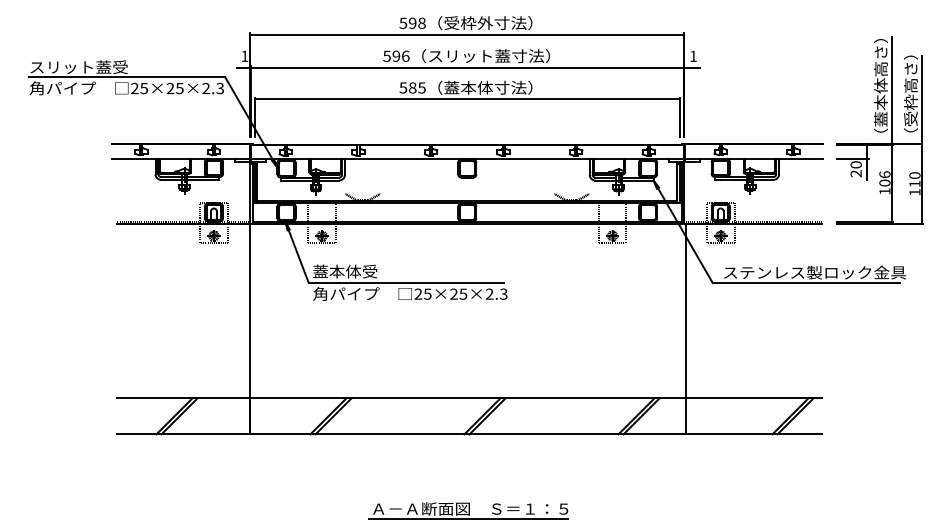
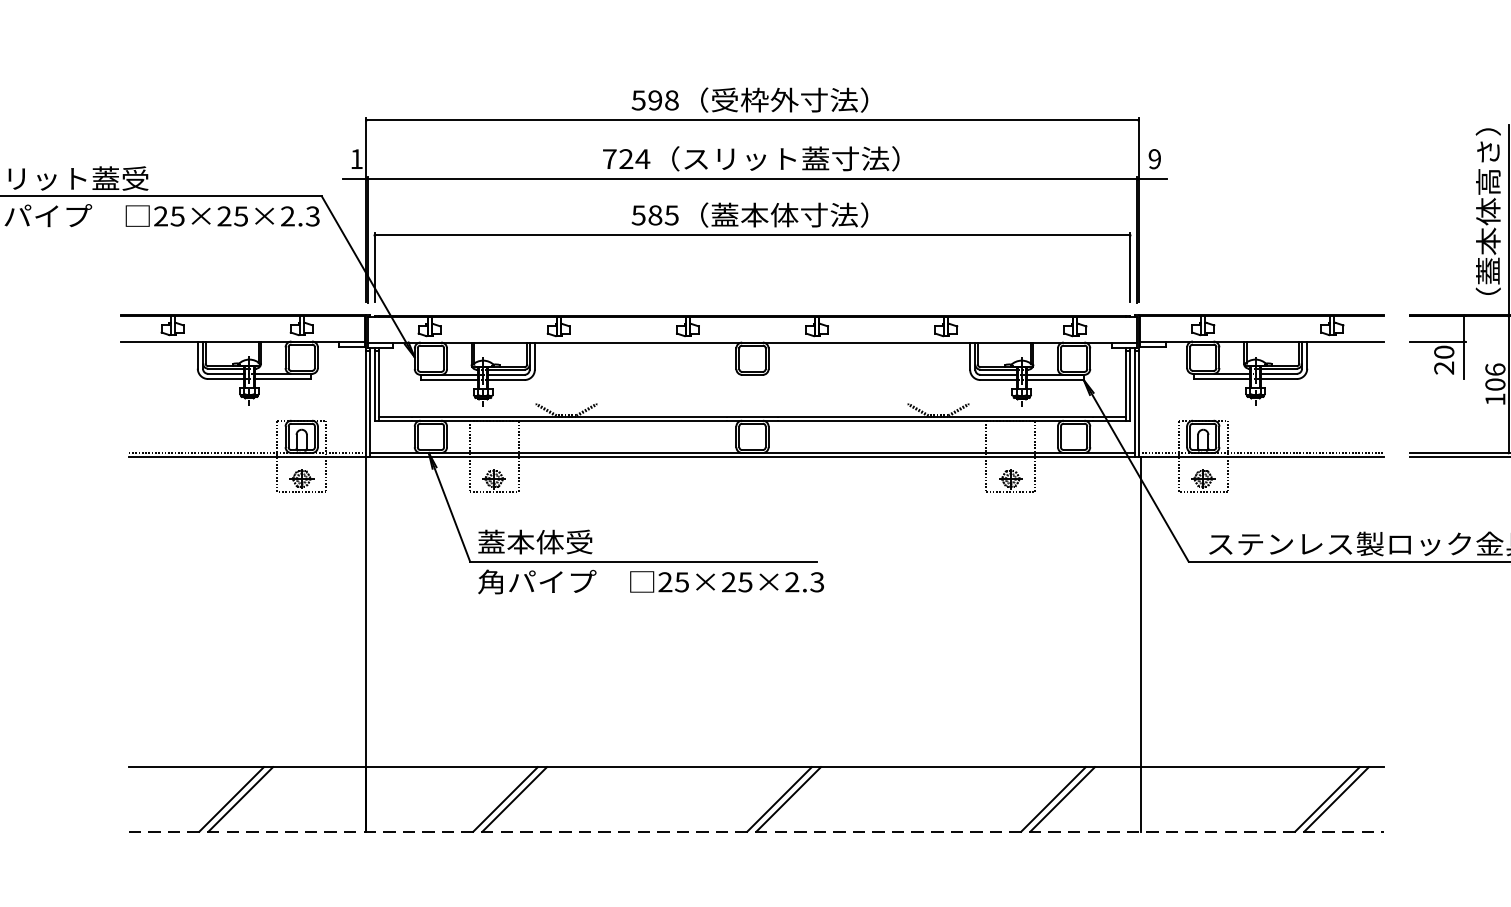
text: (396, 55) -> (626, 157), 596 -> 724
text: (693, 55) -> (1154, 157), 1 -> 9
line: (469, 434) -> (756, 831), solid -> dashed

